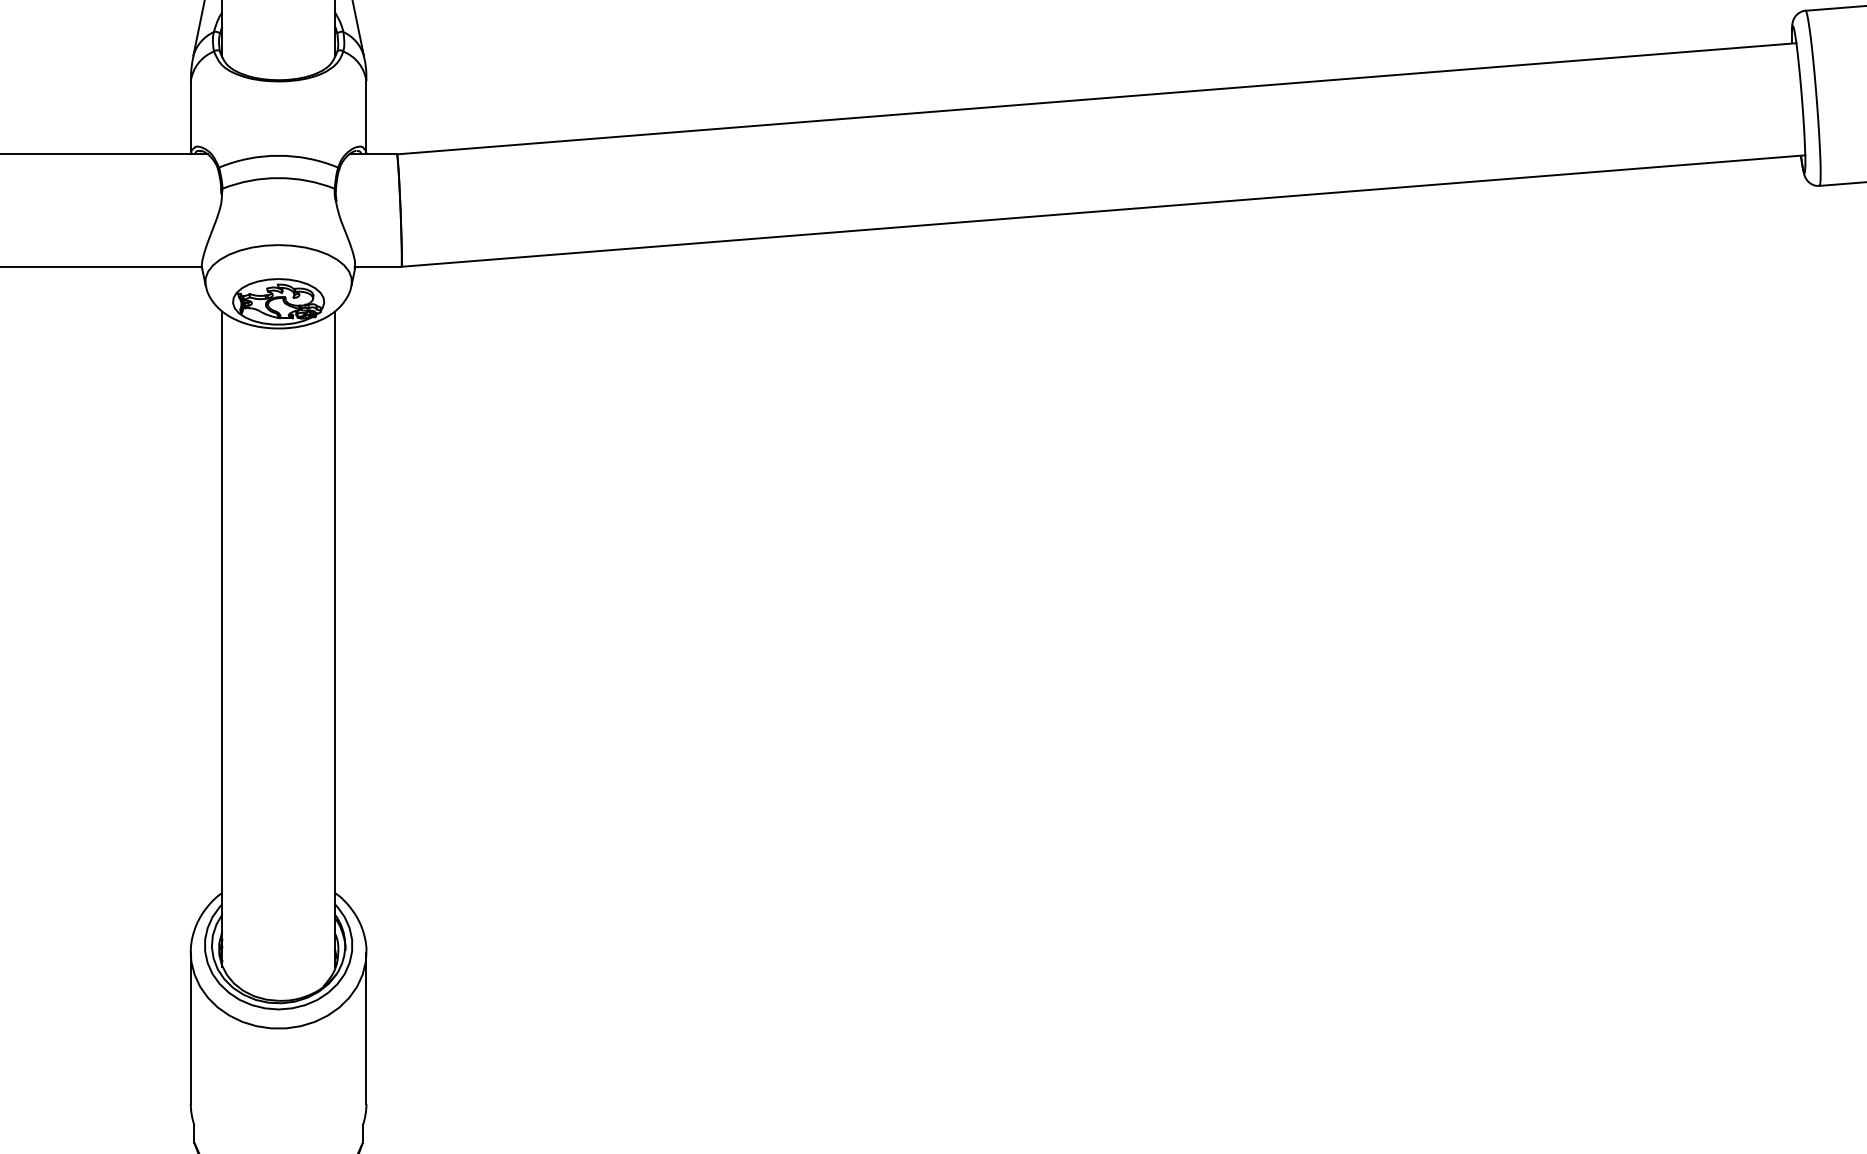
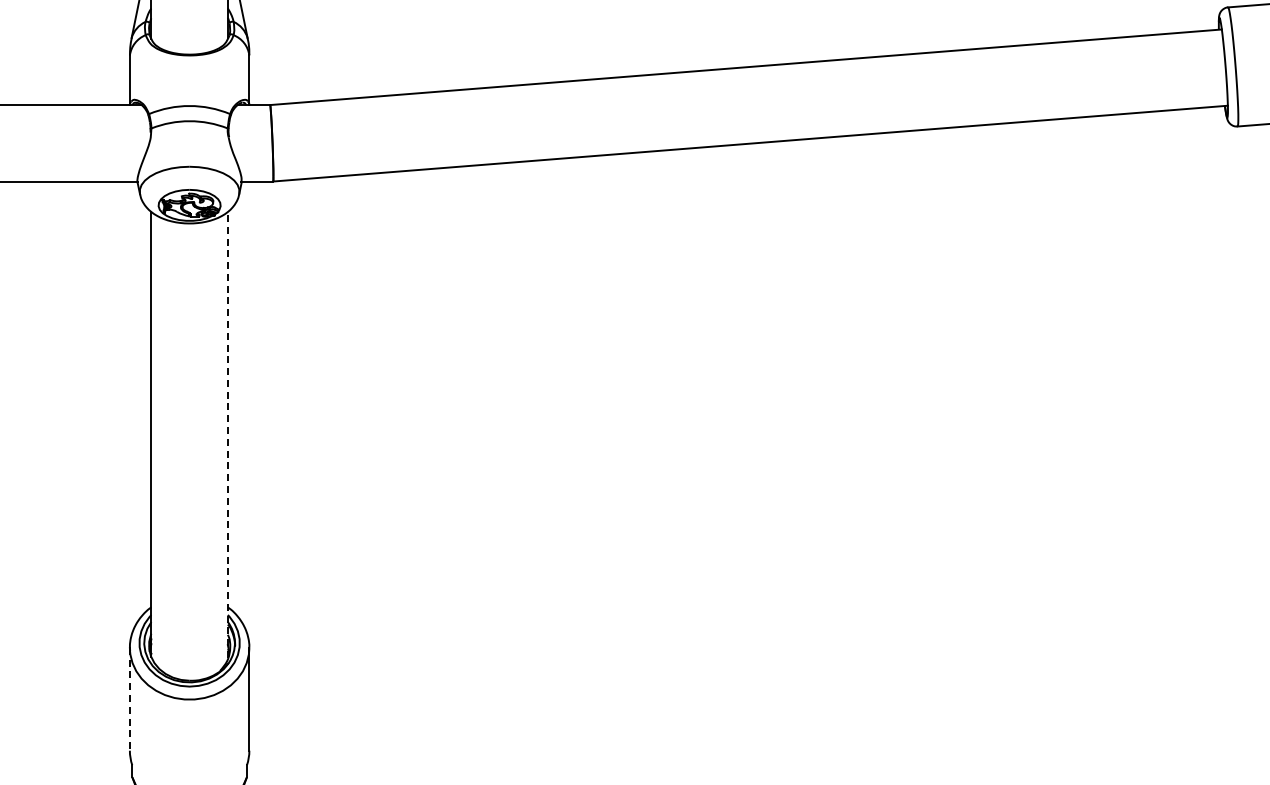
line: (334, 638) -> (227, 434), solid -> dashed
line: (190, 1028) -> (129, 699), solid -> dashed

